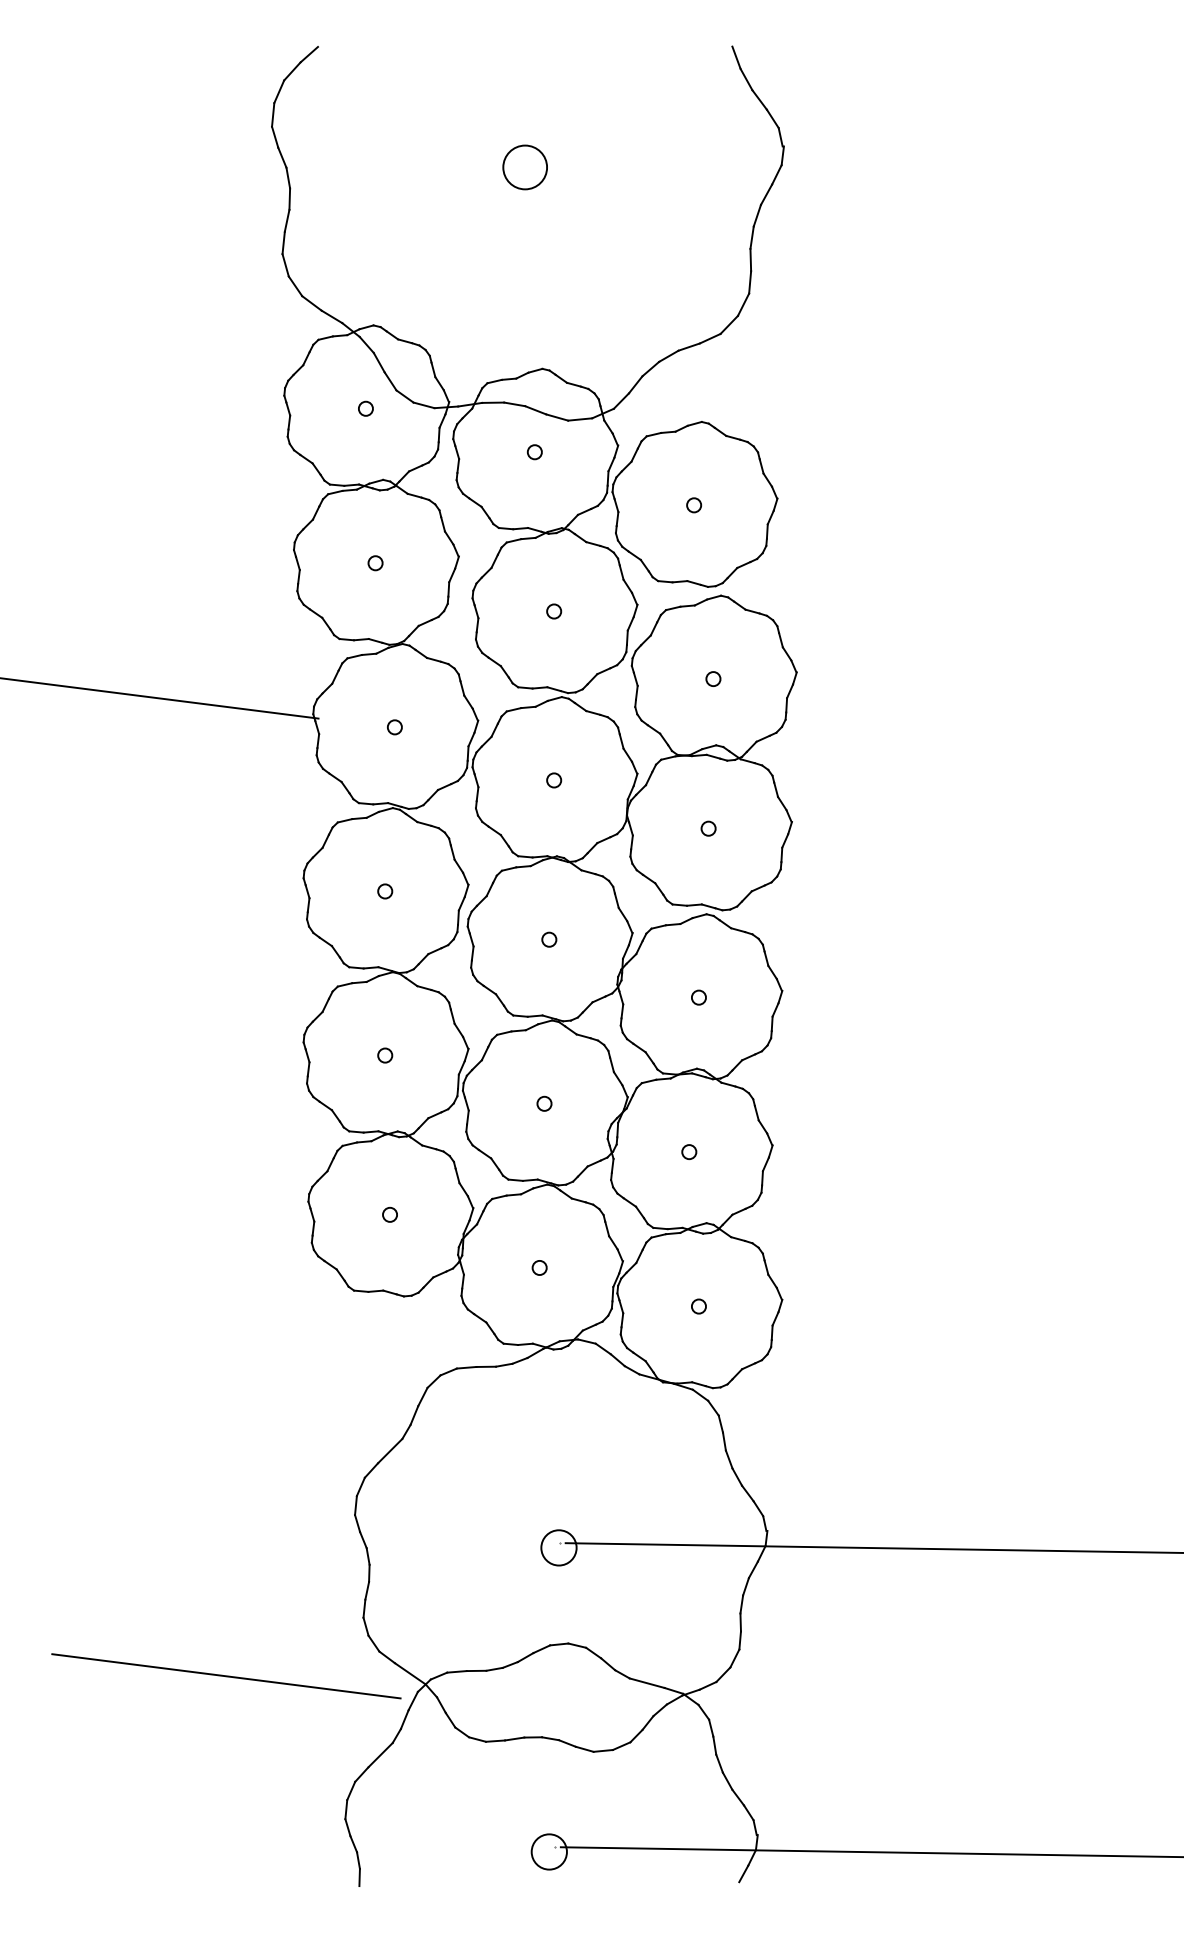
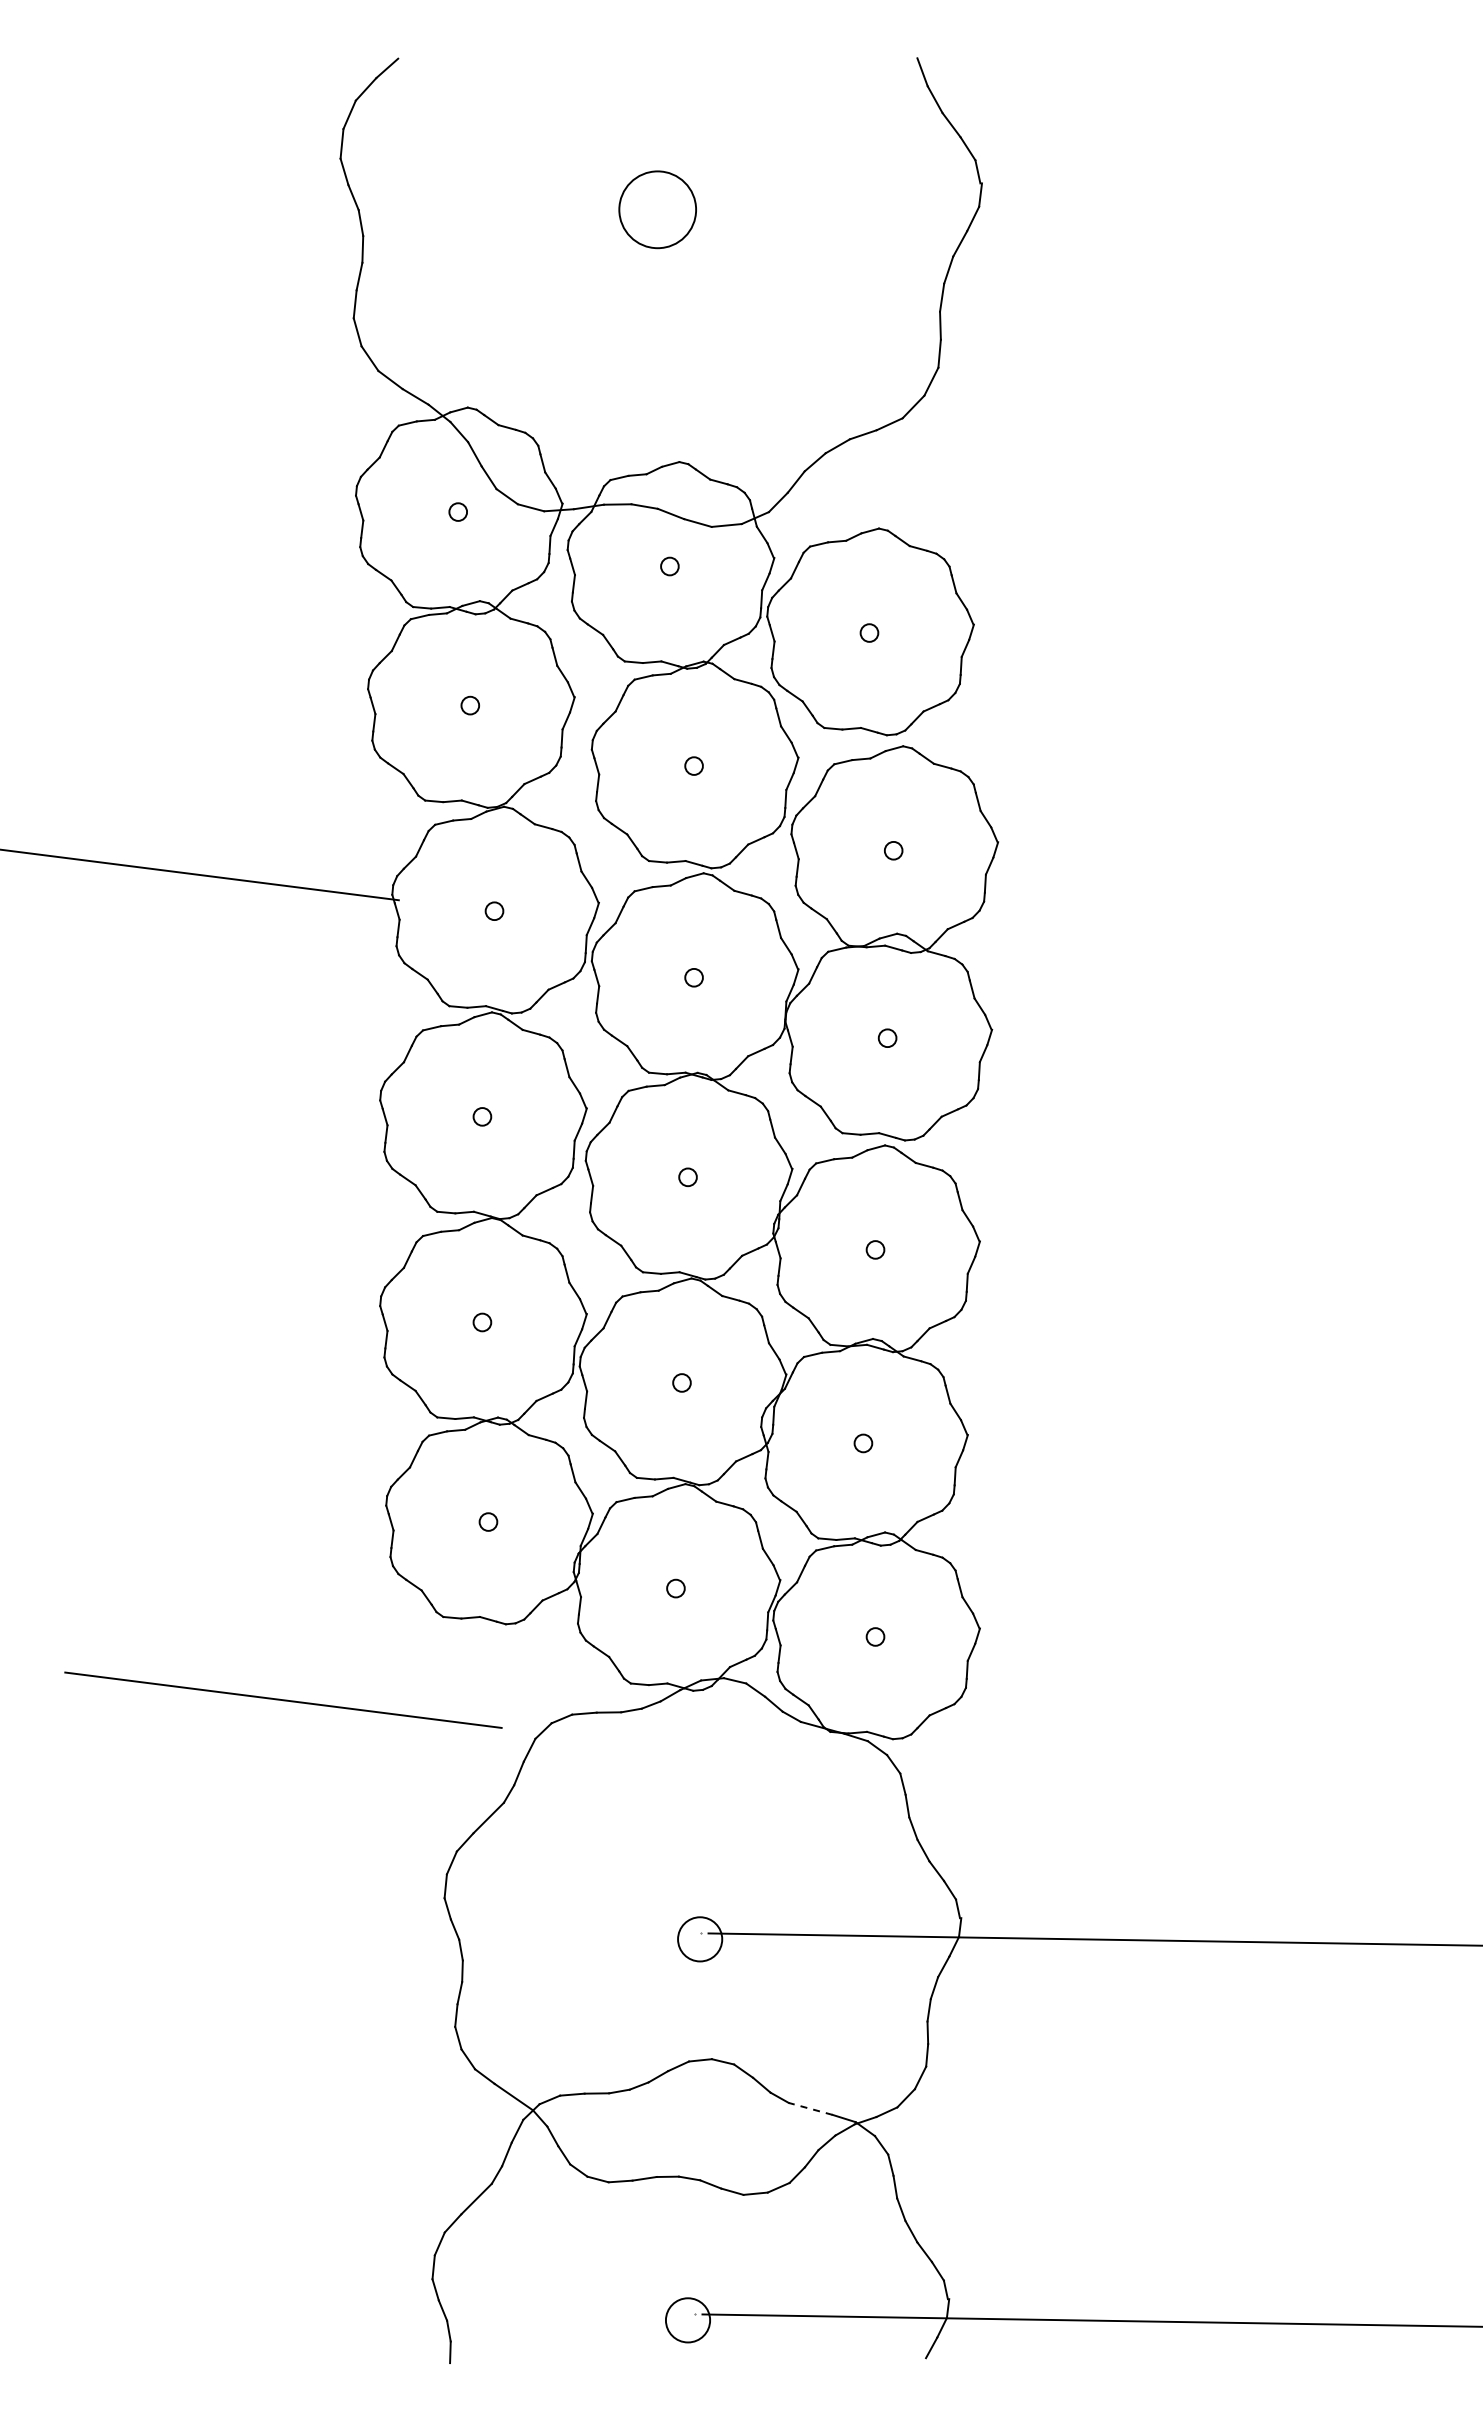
circle: (524, 167) -> (657, 209), size x1.4
line: (226, 1675) -> (283, 1699), moved
line: (647, 1682) -> (810, 2108), solid -> dashed

